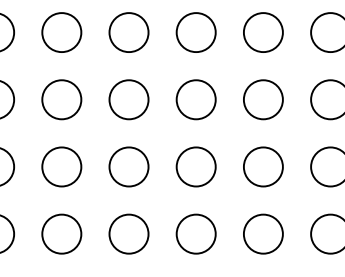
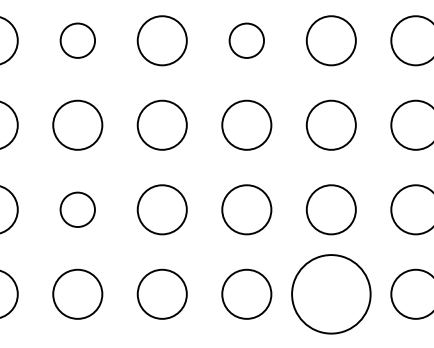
circle: (61, 32) -> (77, 40), size x0.7
circle: (195, 32) -> (245, 40), size x0.7
circle: (61, 166) -> (77, 209), size x0.7
circle: (262, 233) -> (330, 293), size x1.6

